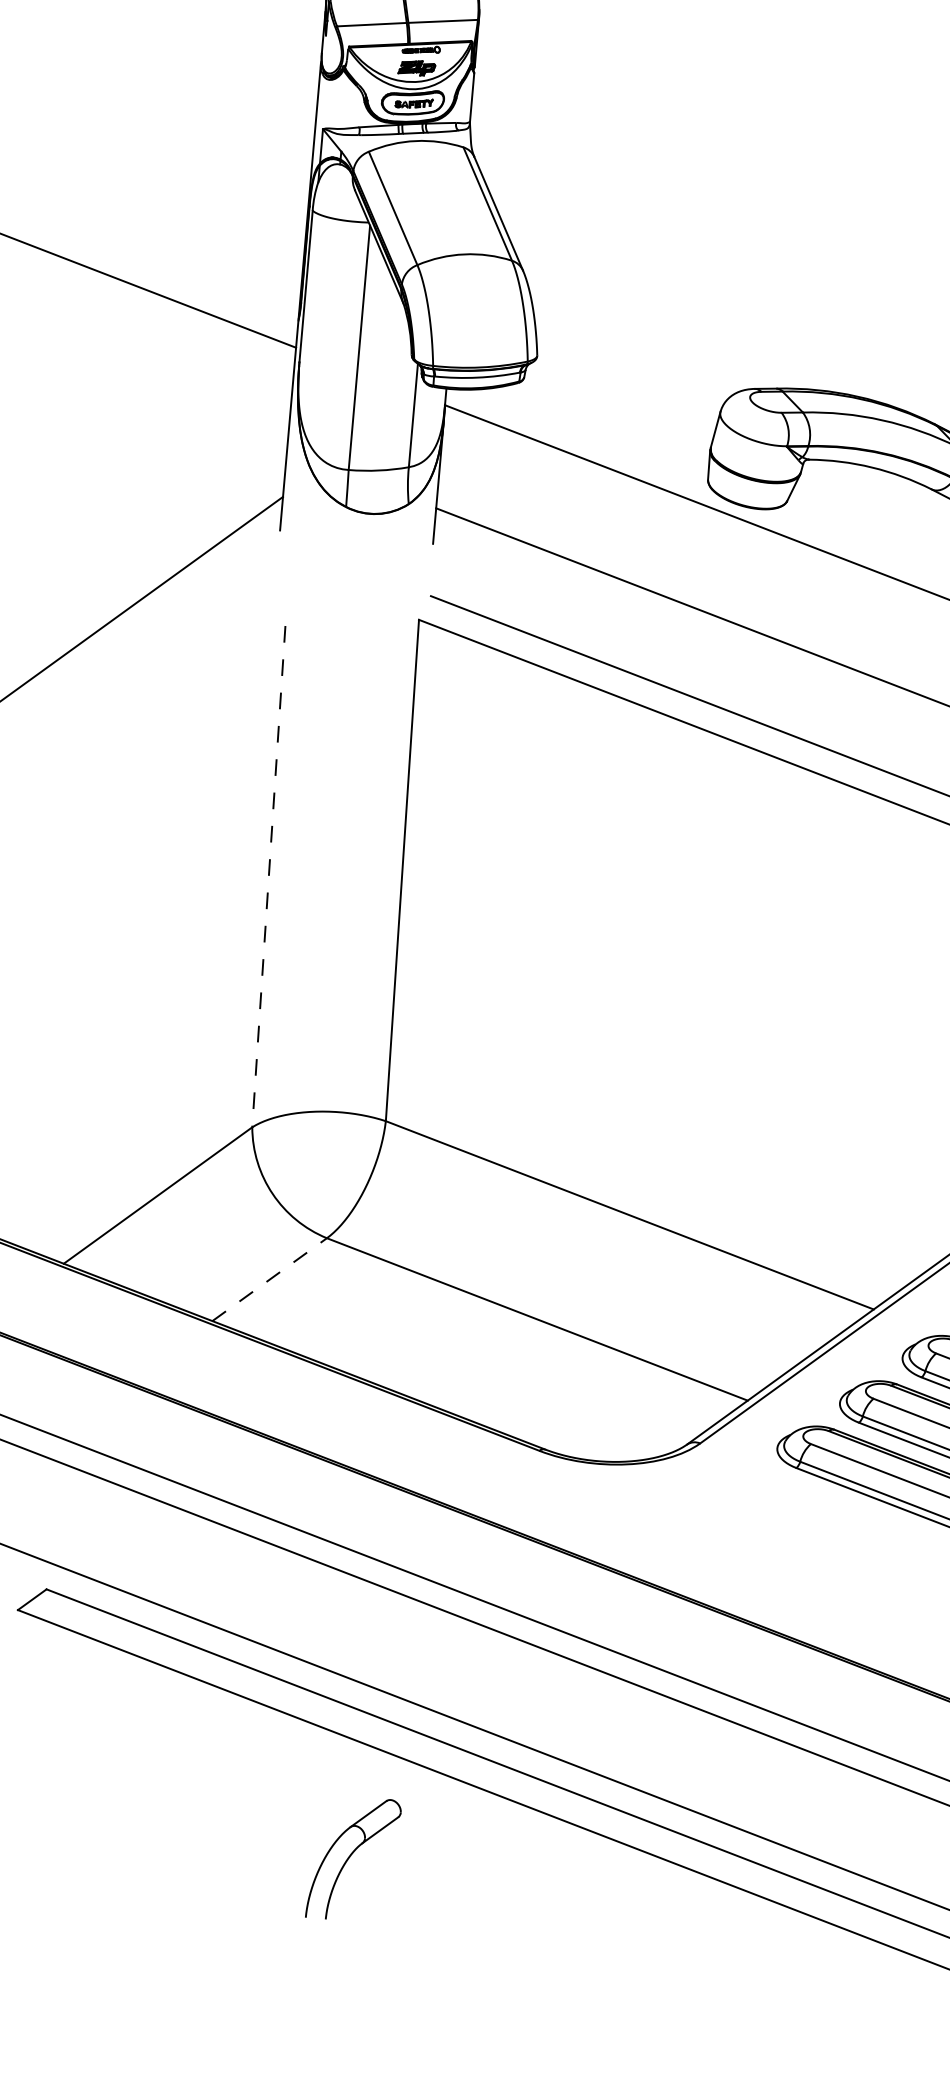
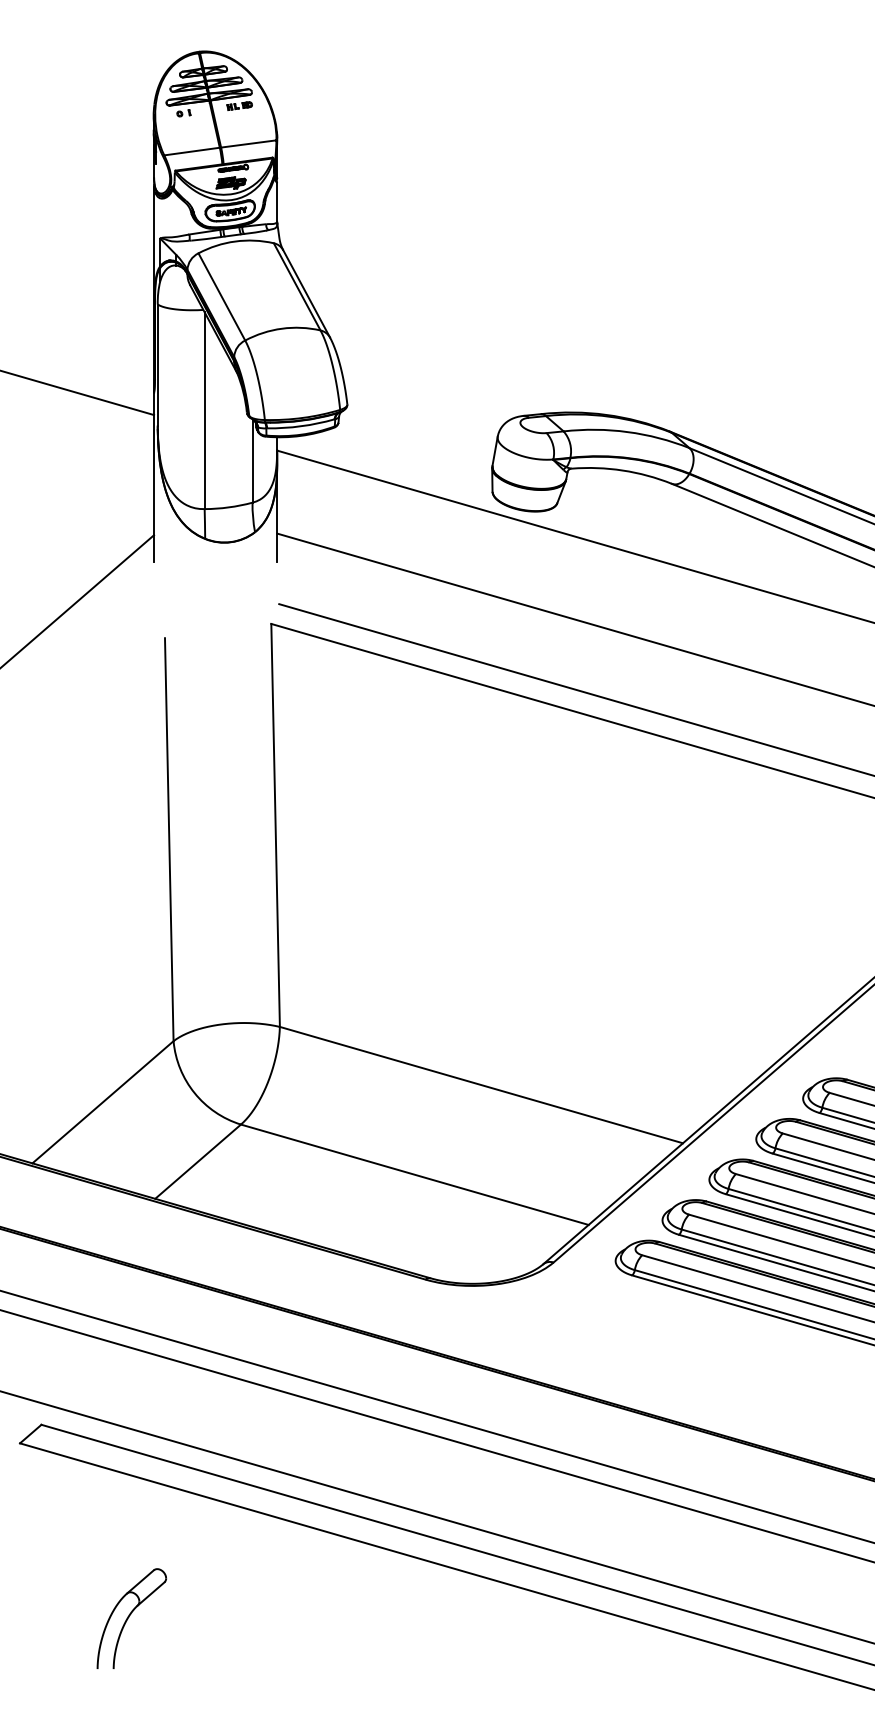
line: (269, 876) -> (169, 839), dashed -> solid
line: (270, 1279) -> (198, 1161), dashed -> solid
part: (353, 1858) -> (131, 1618), moved

